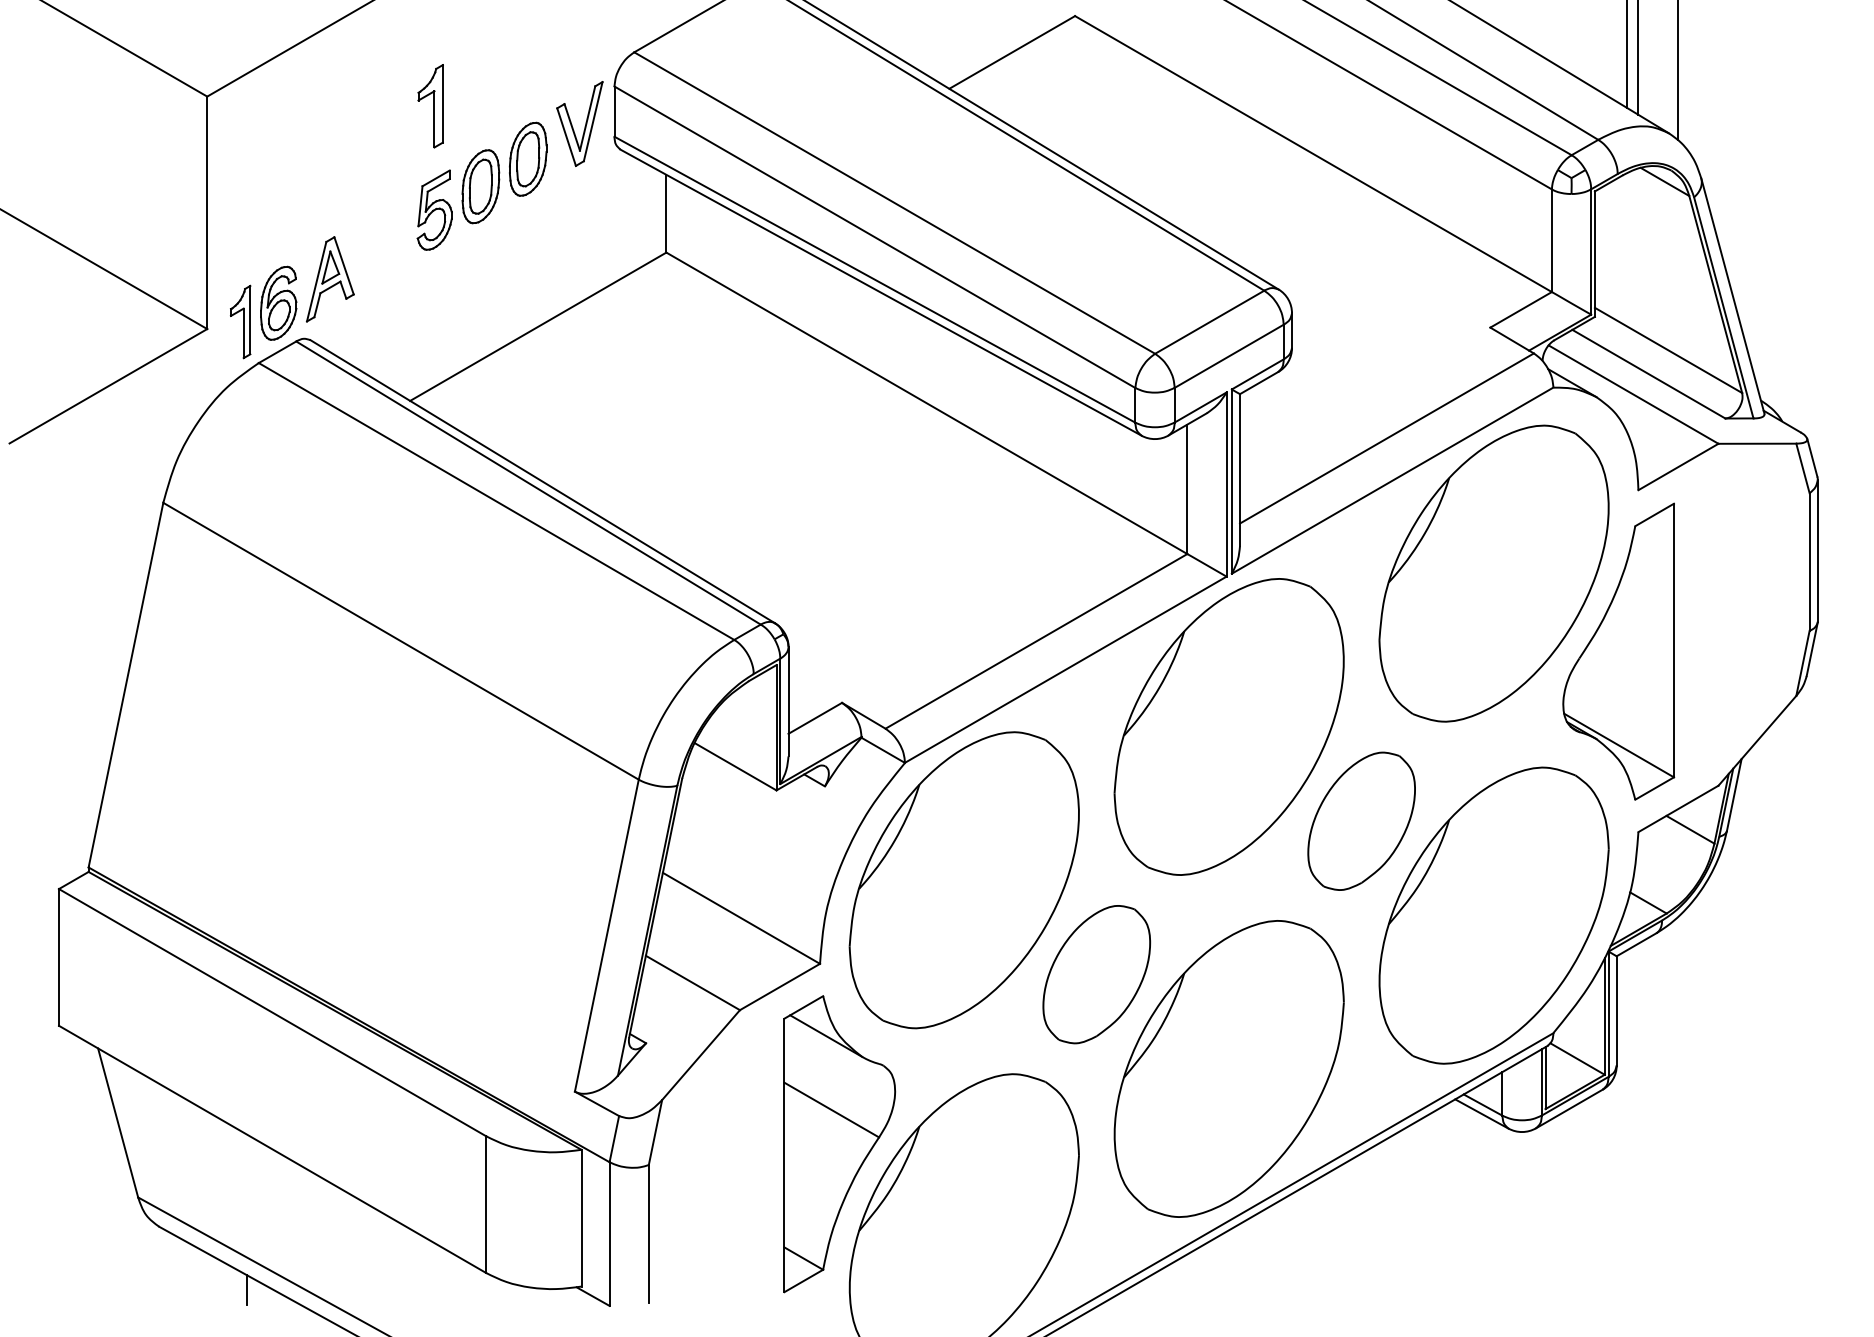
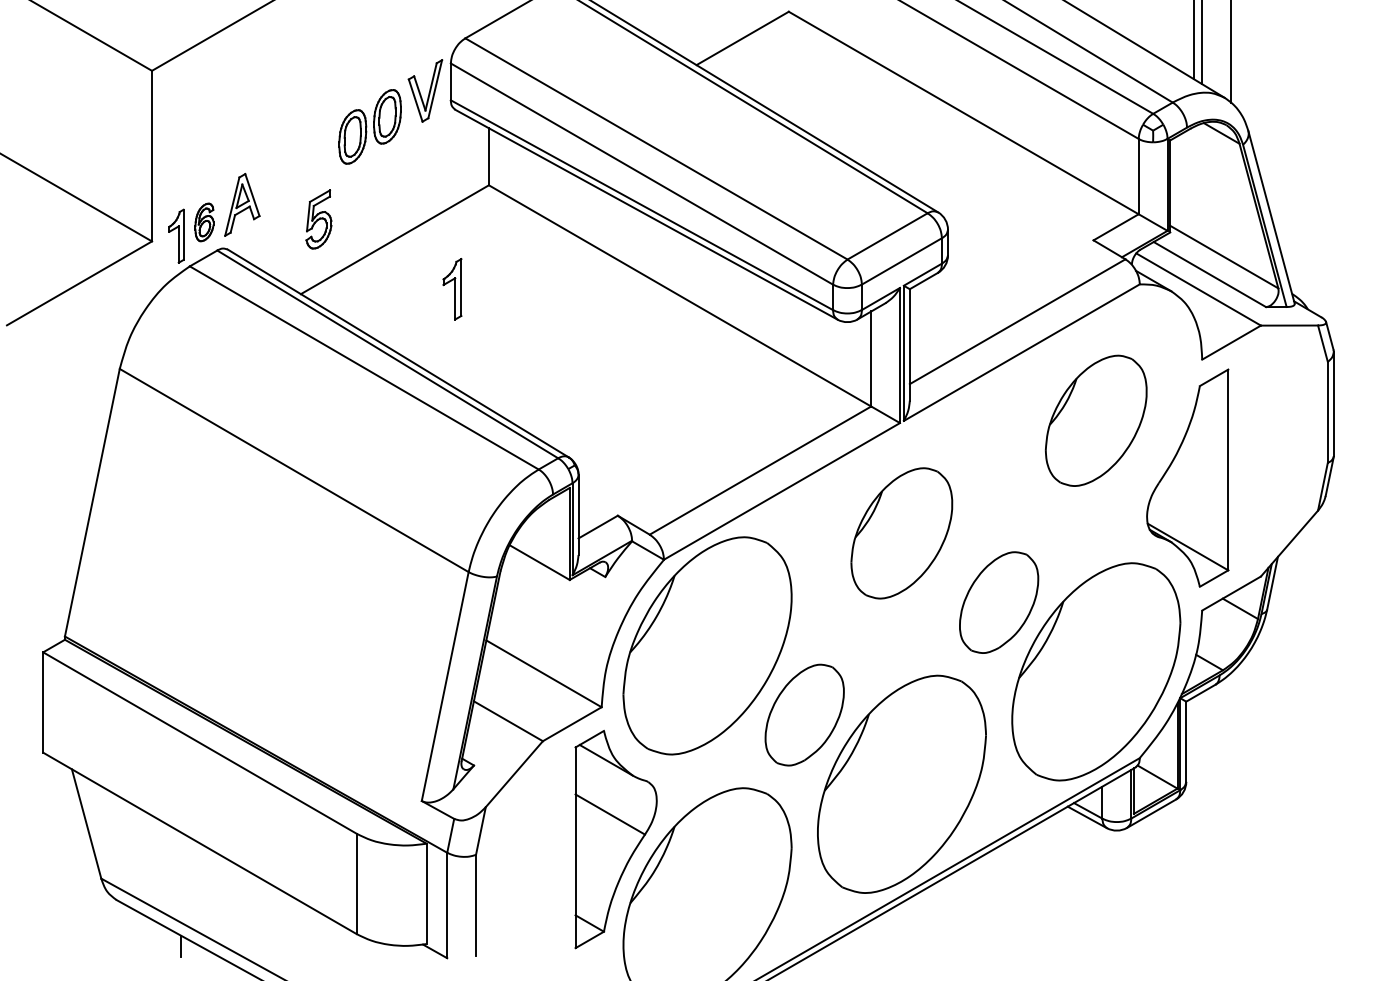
part: (430, 106) -> (452, 289), moved
part: (434, 209) -> (318, 218), moved
part: (278, 302) -> (204, 221), size x0.7
part: (1493, 573) -> (1095, 420), size x0.6
part: (1228, 726) -> (901, 533), size x0.6

